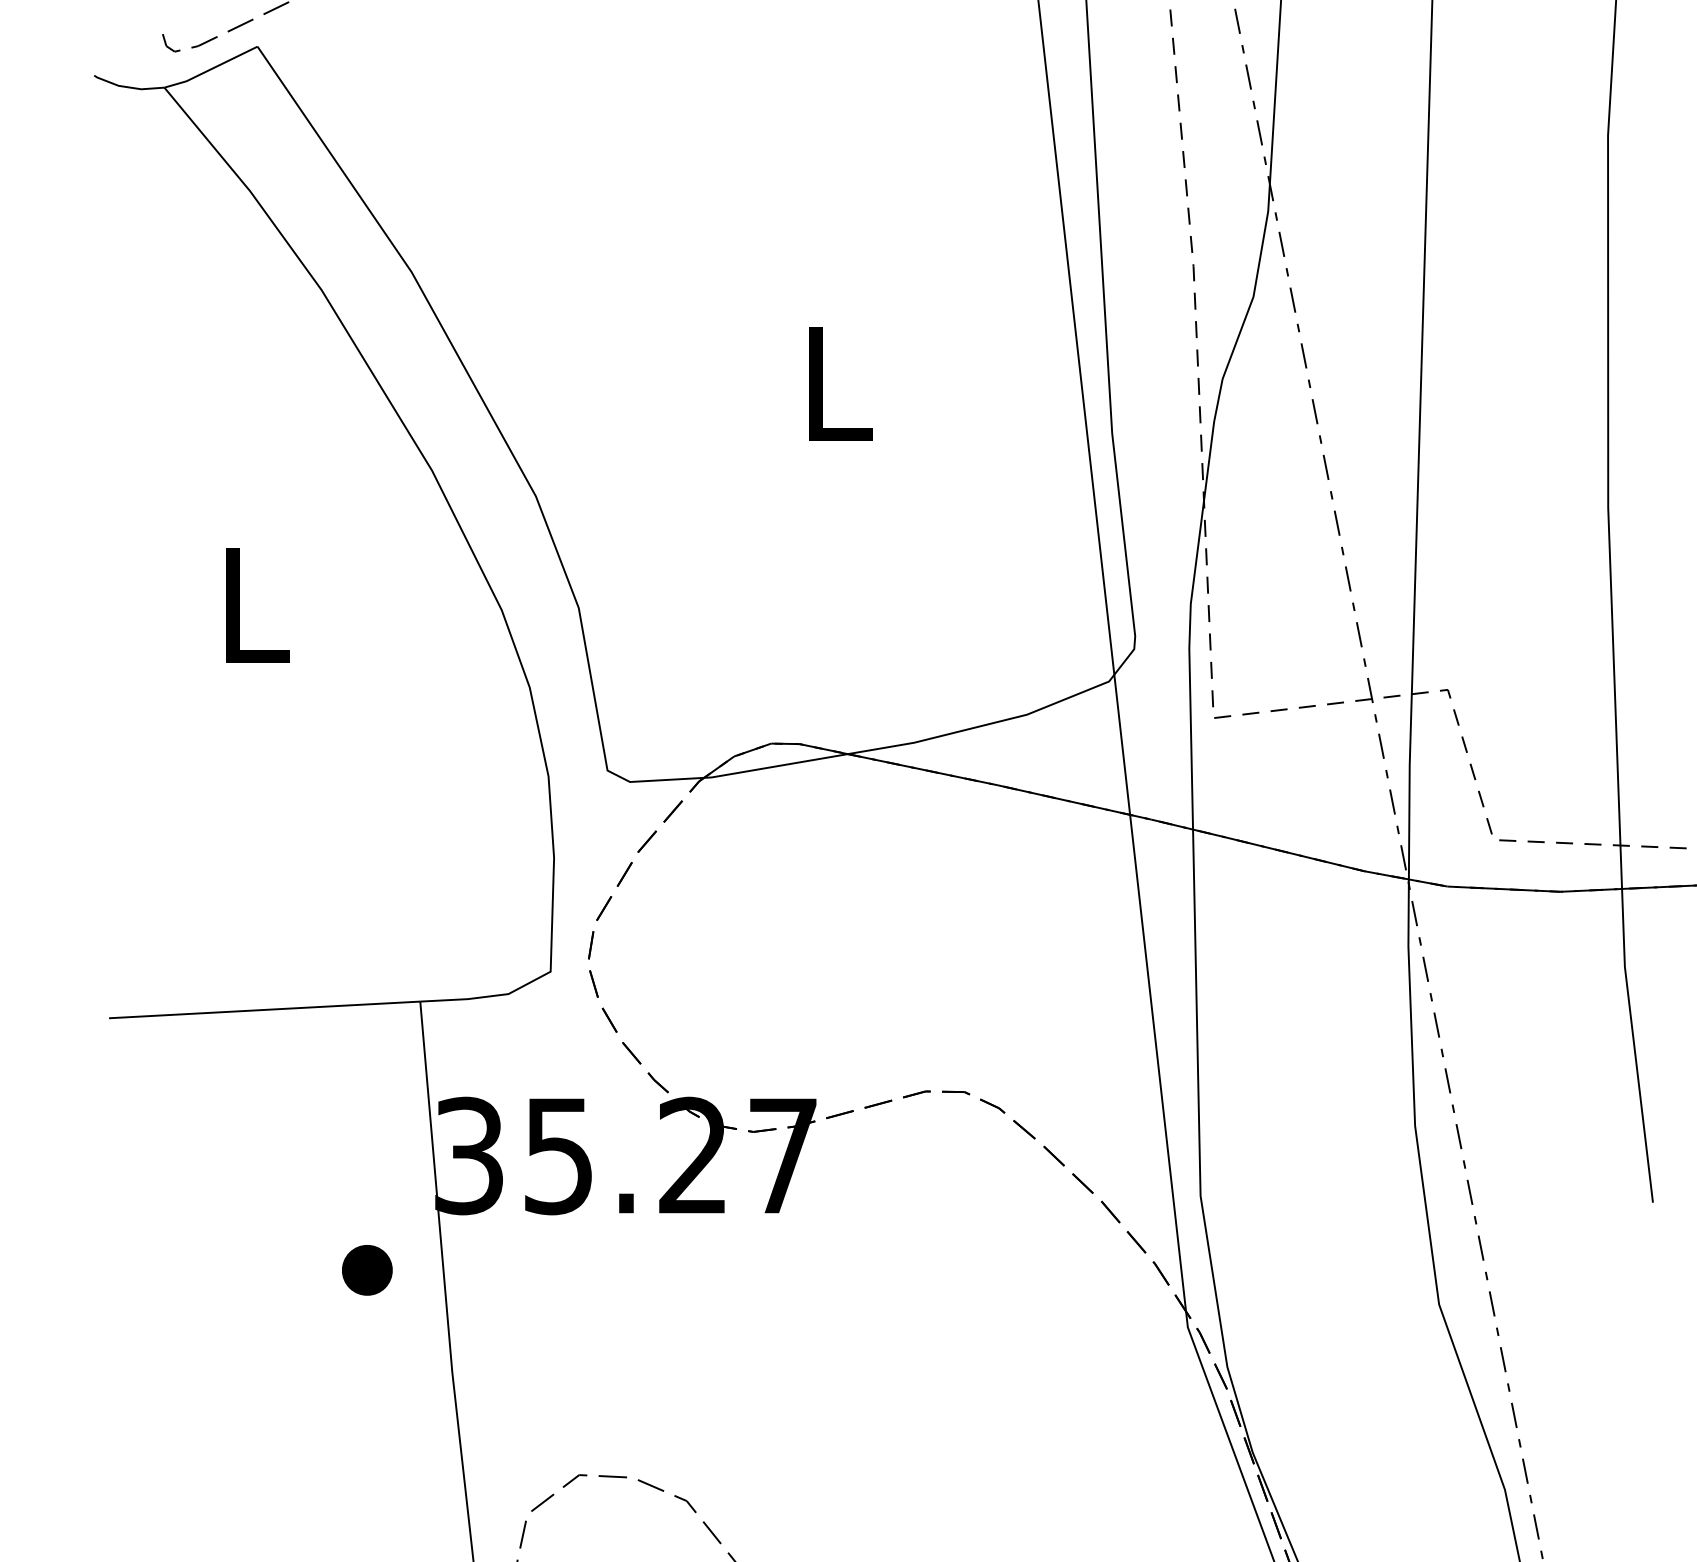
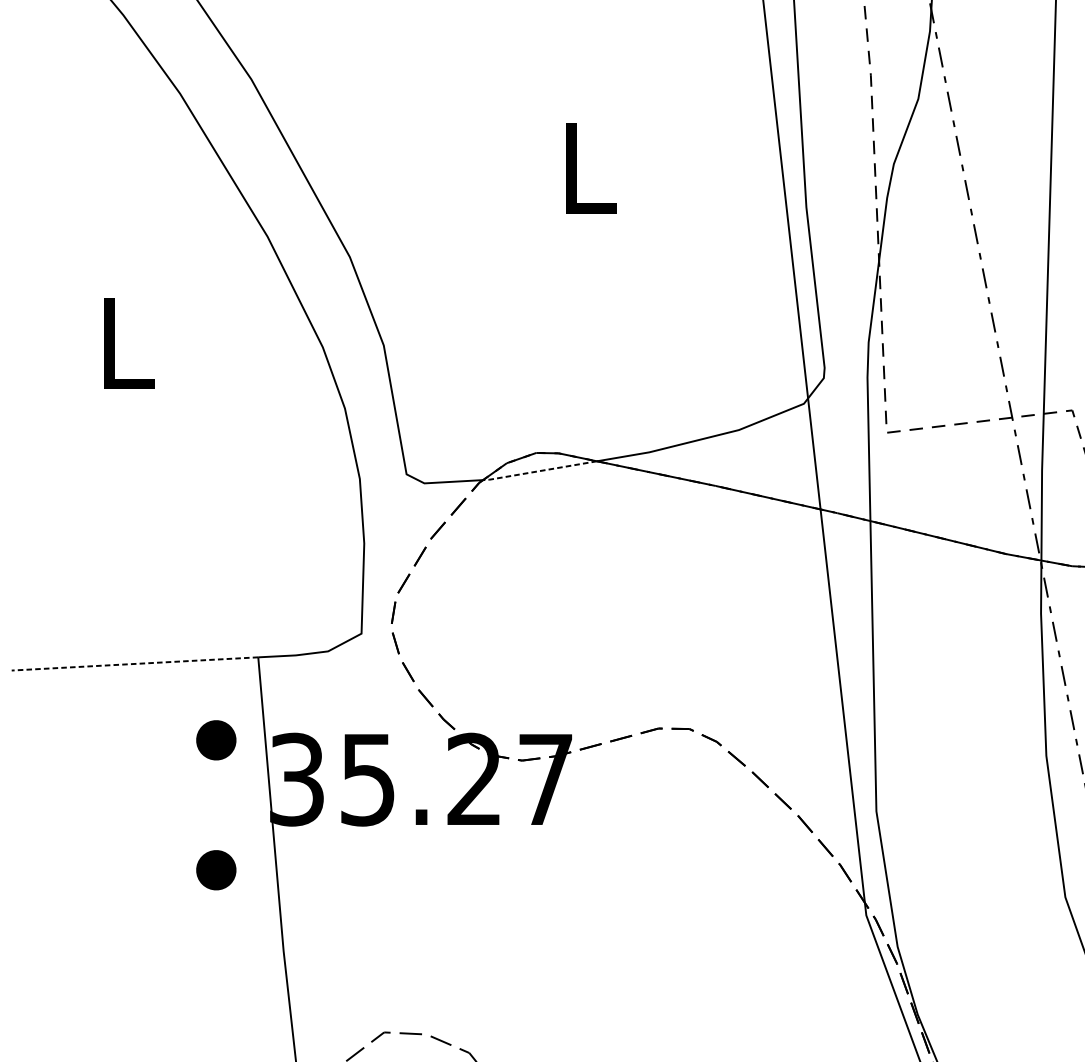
line: (775, 766) -> (539, 471), solid -> dashed
line: (264, 1009) -> (134, 663), solid -> dashed
part: (367, 1106) -> (216, 740), added

